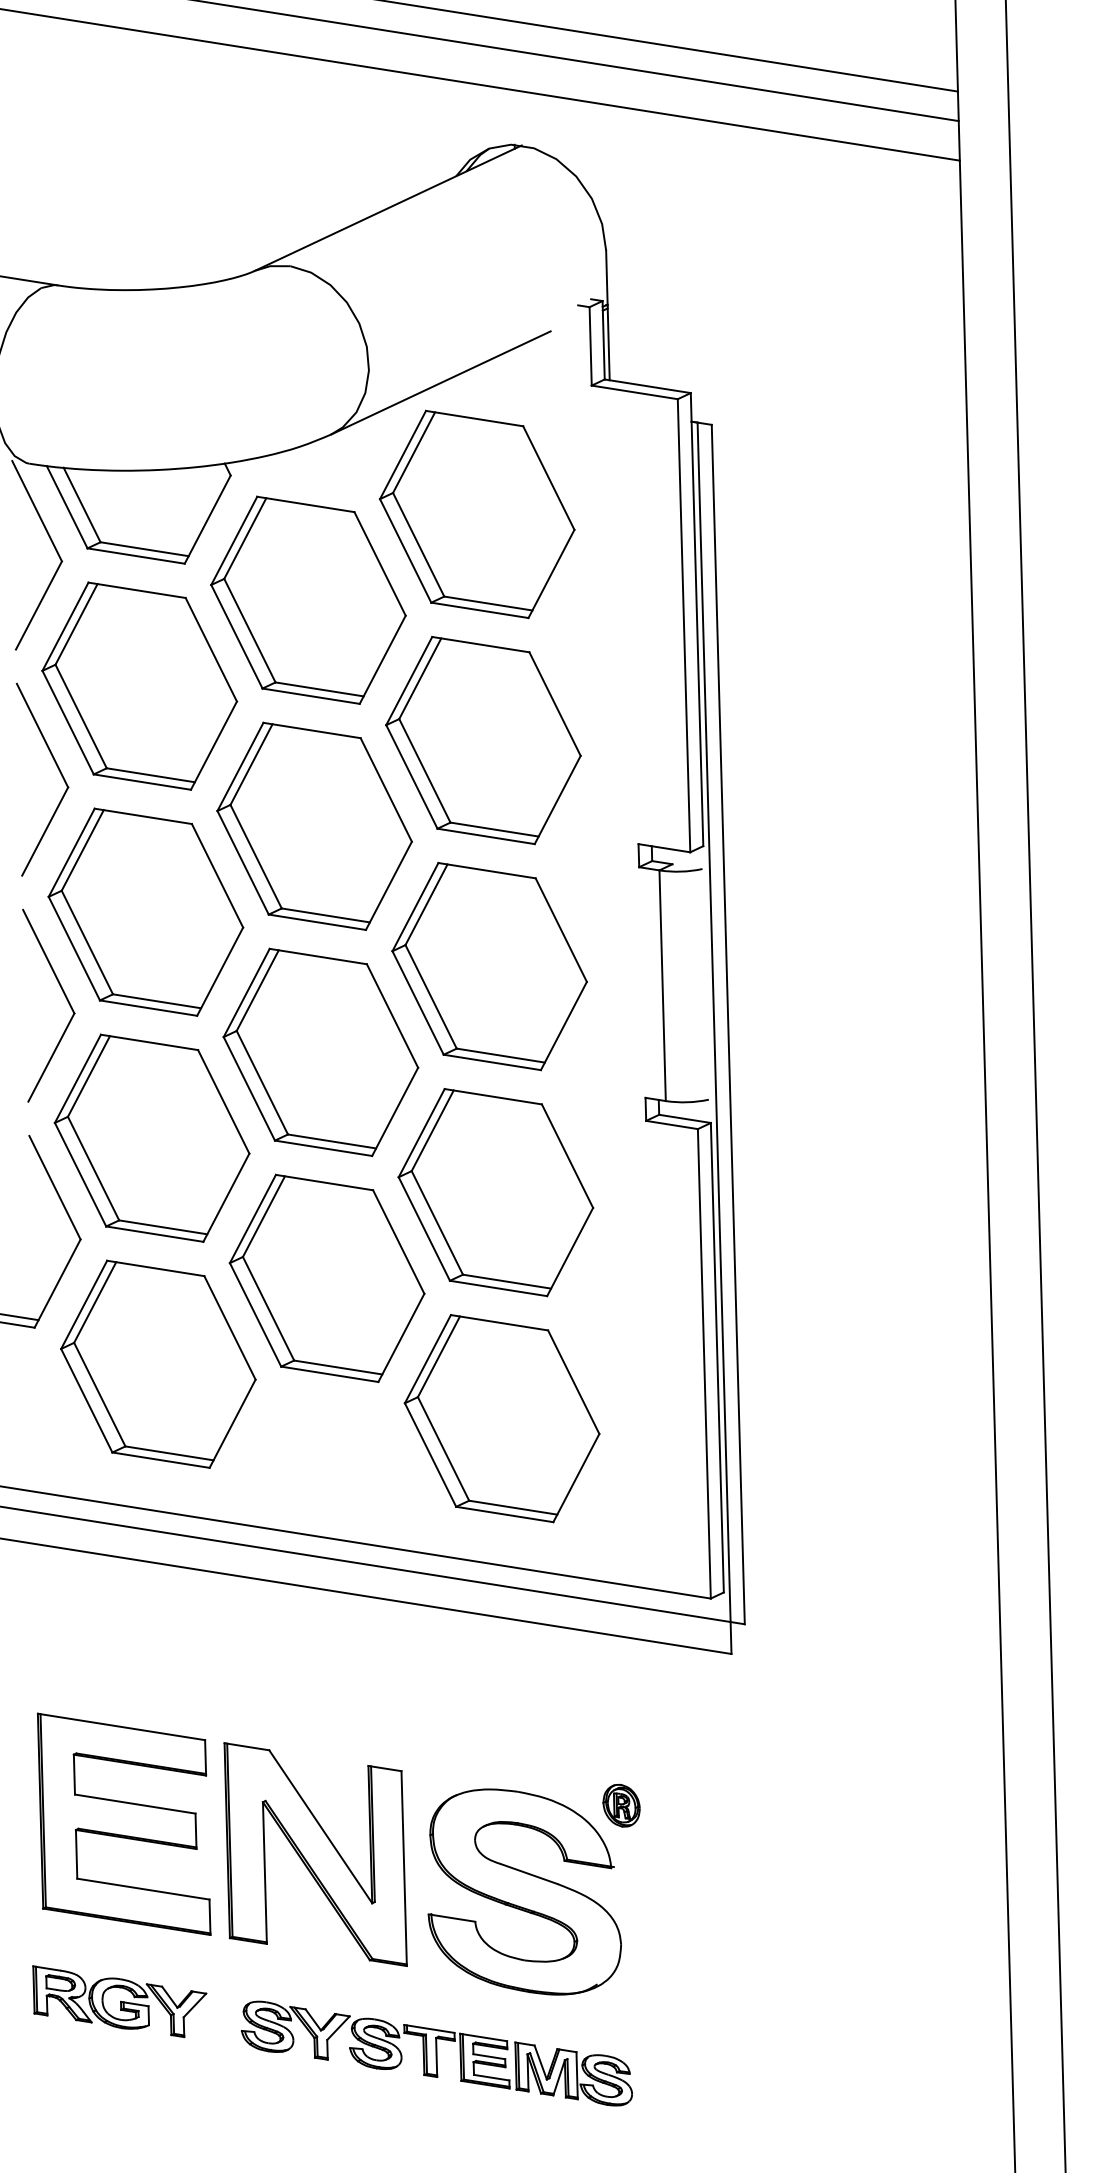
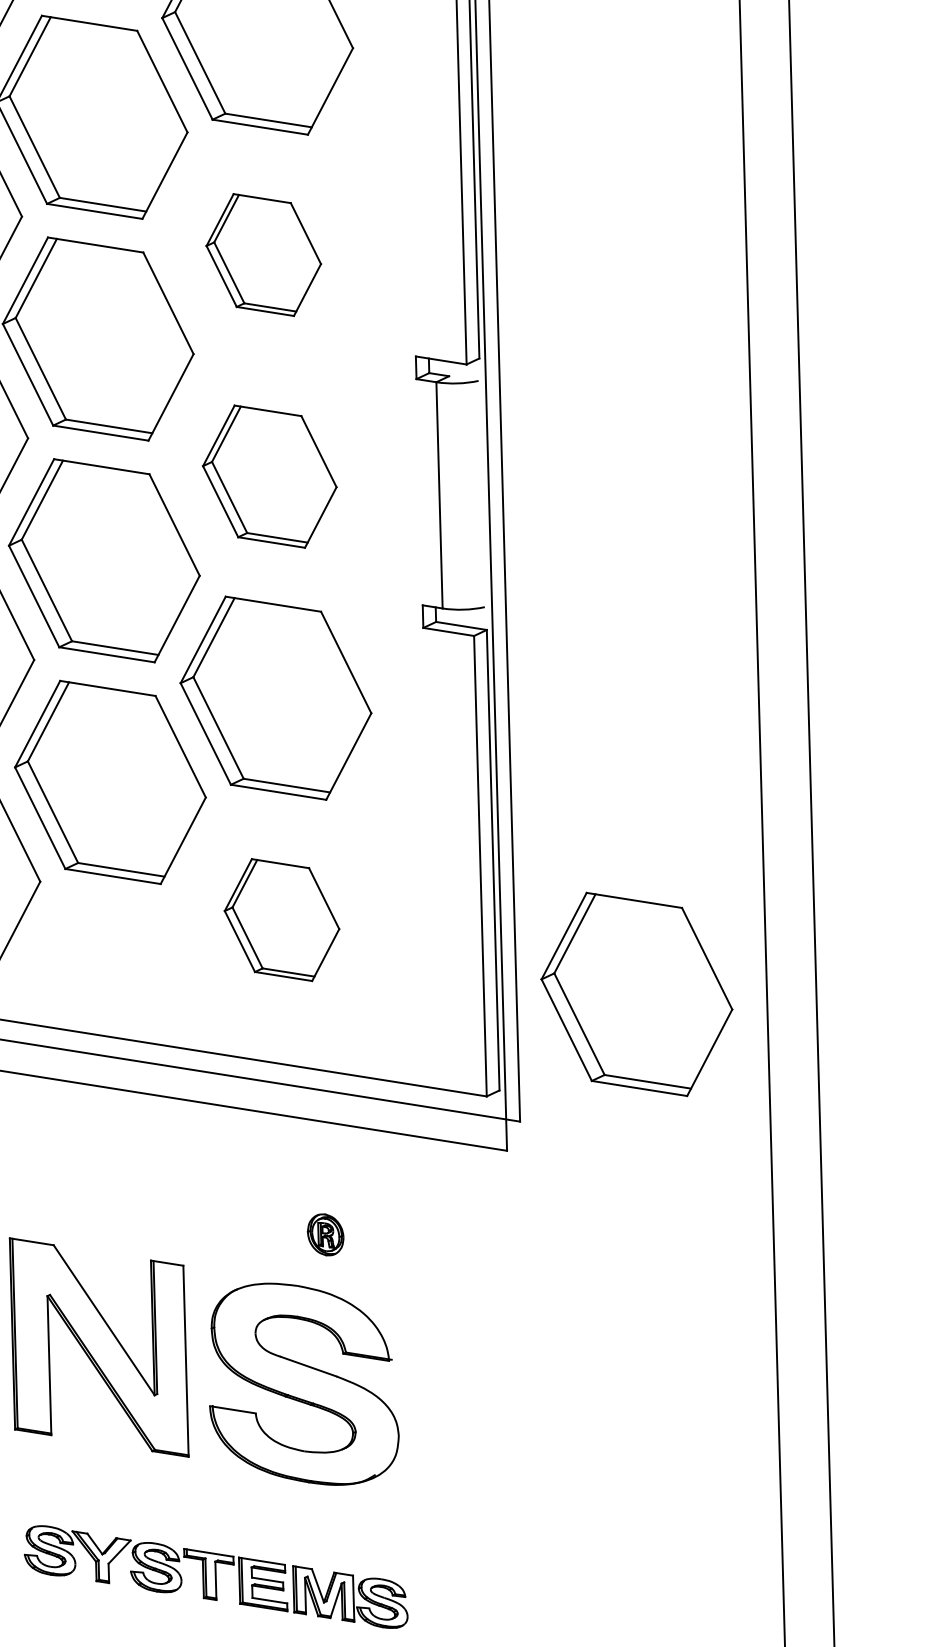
part: (483, 740) -> (263, 254), size x0.6
part: (489, 966) -> (269, 476), size x0.7
part: (501, 1418) -> (281, 919), size x0.6
part: (863, 1494) -> (636, 994), added
part: (621, 1805) -> (325, 1234), moved
part: (436, 2053) -> (215, 1576), moved

